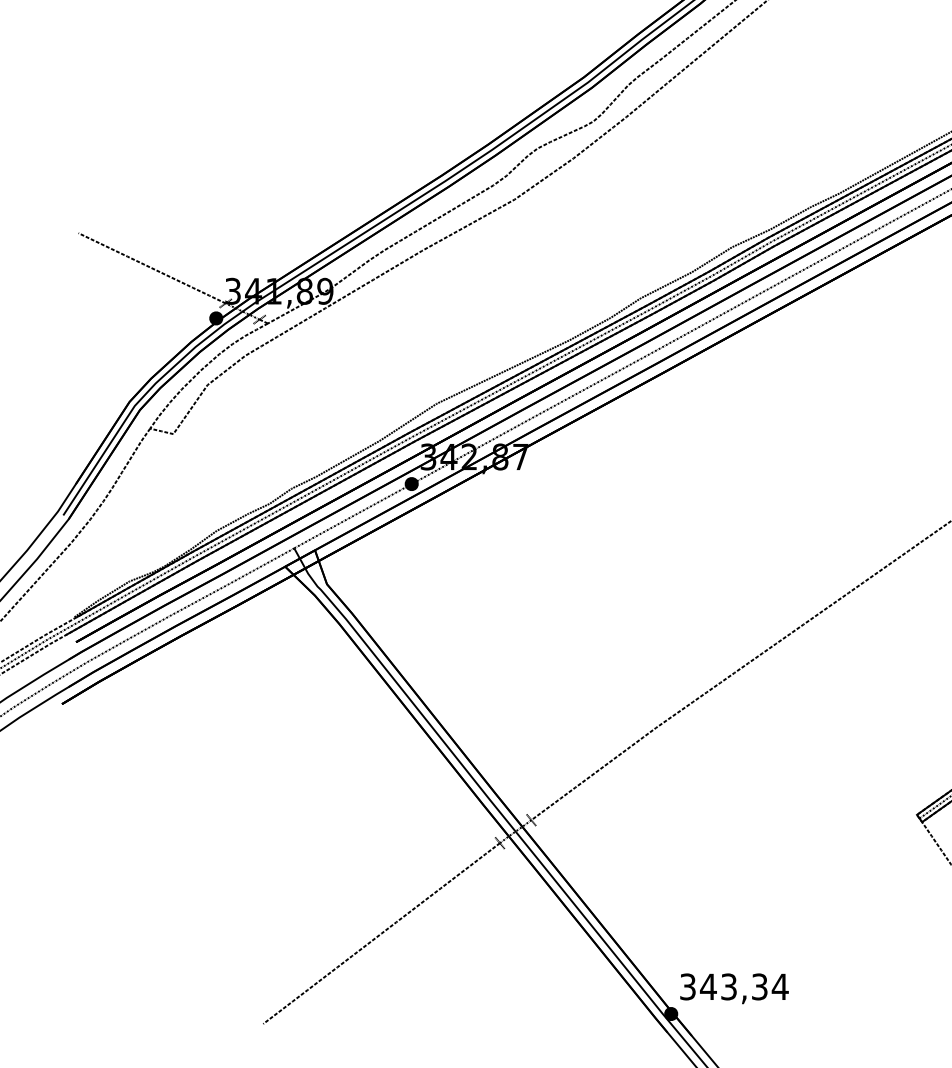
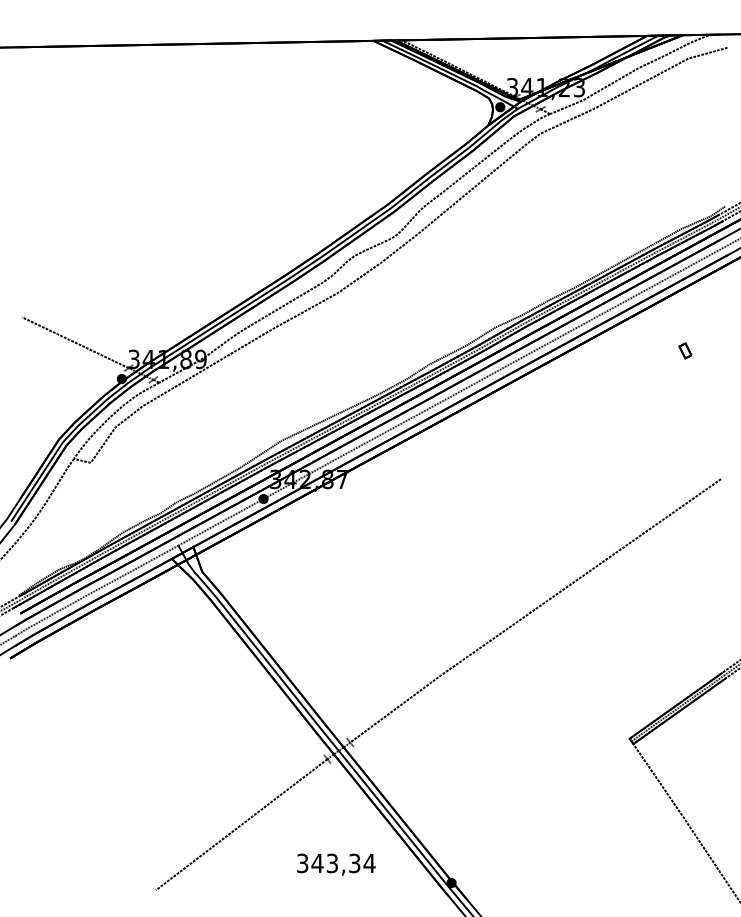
text: (734, 988) -> (336, 864), moved

